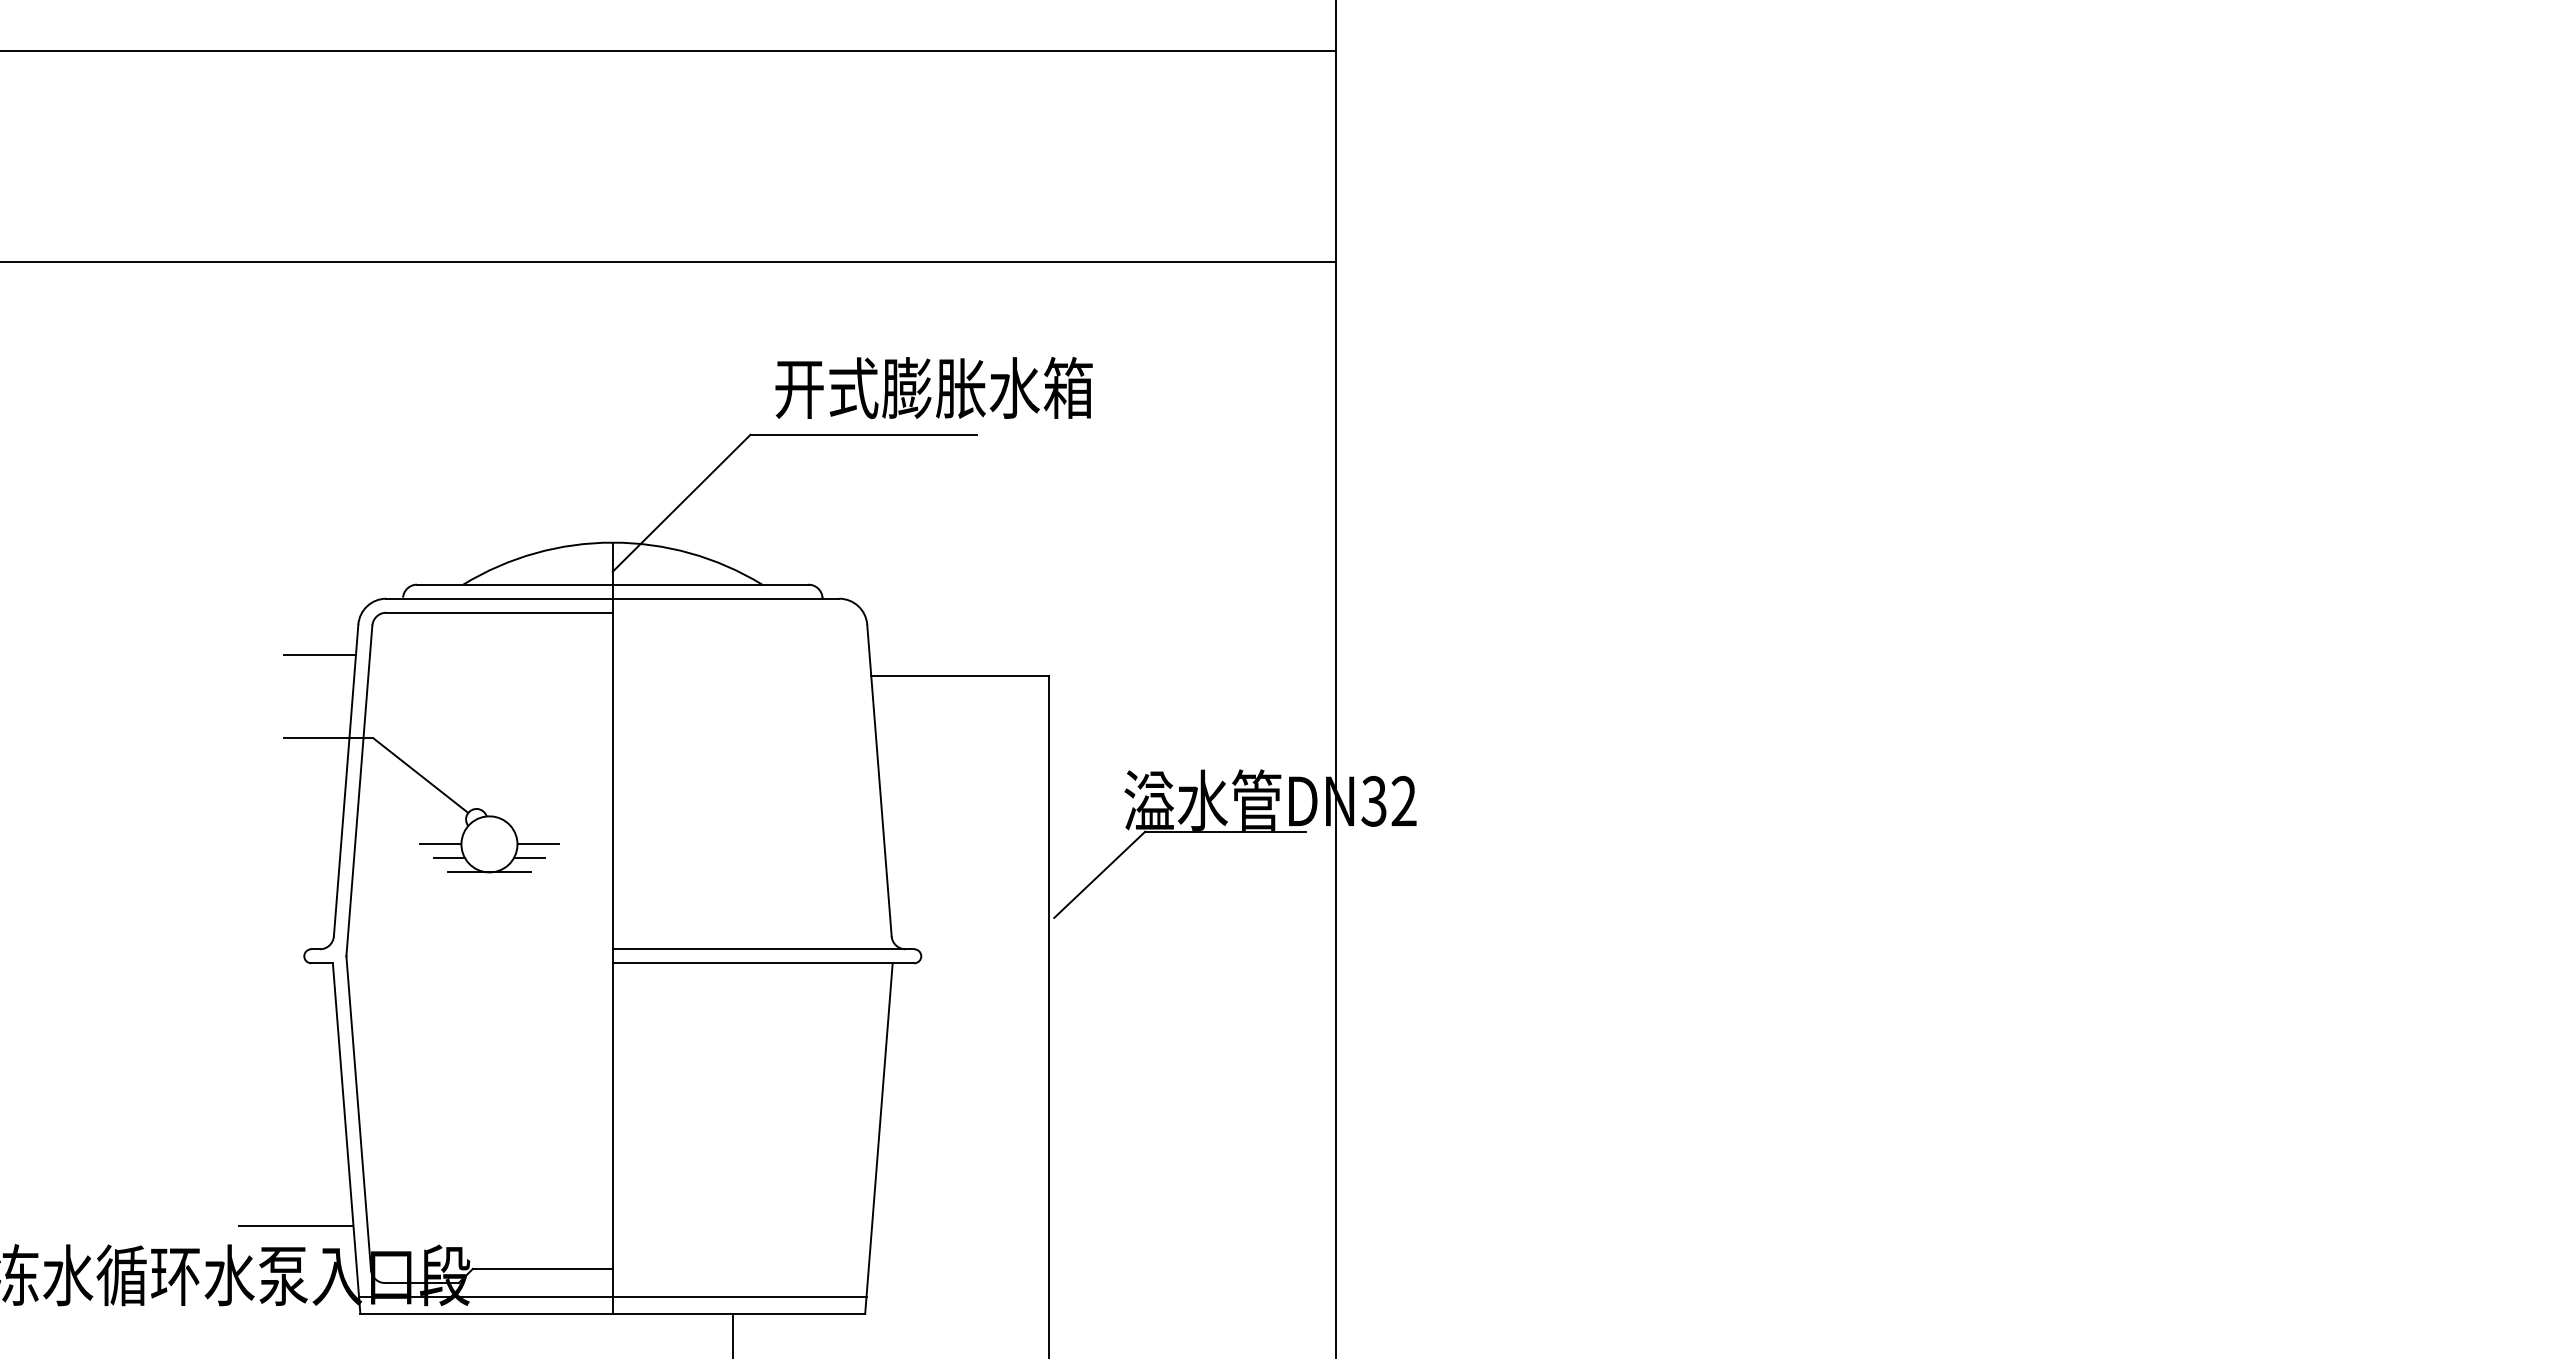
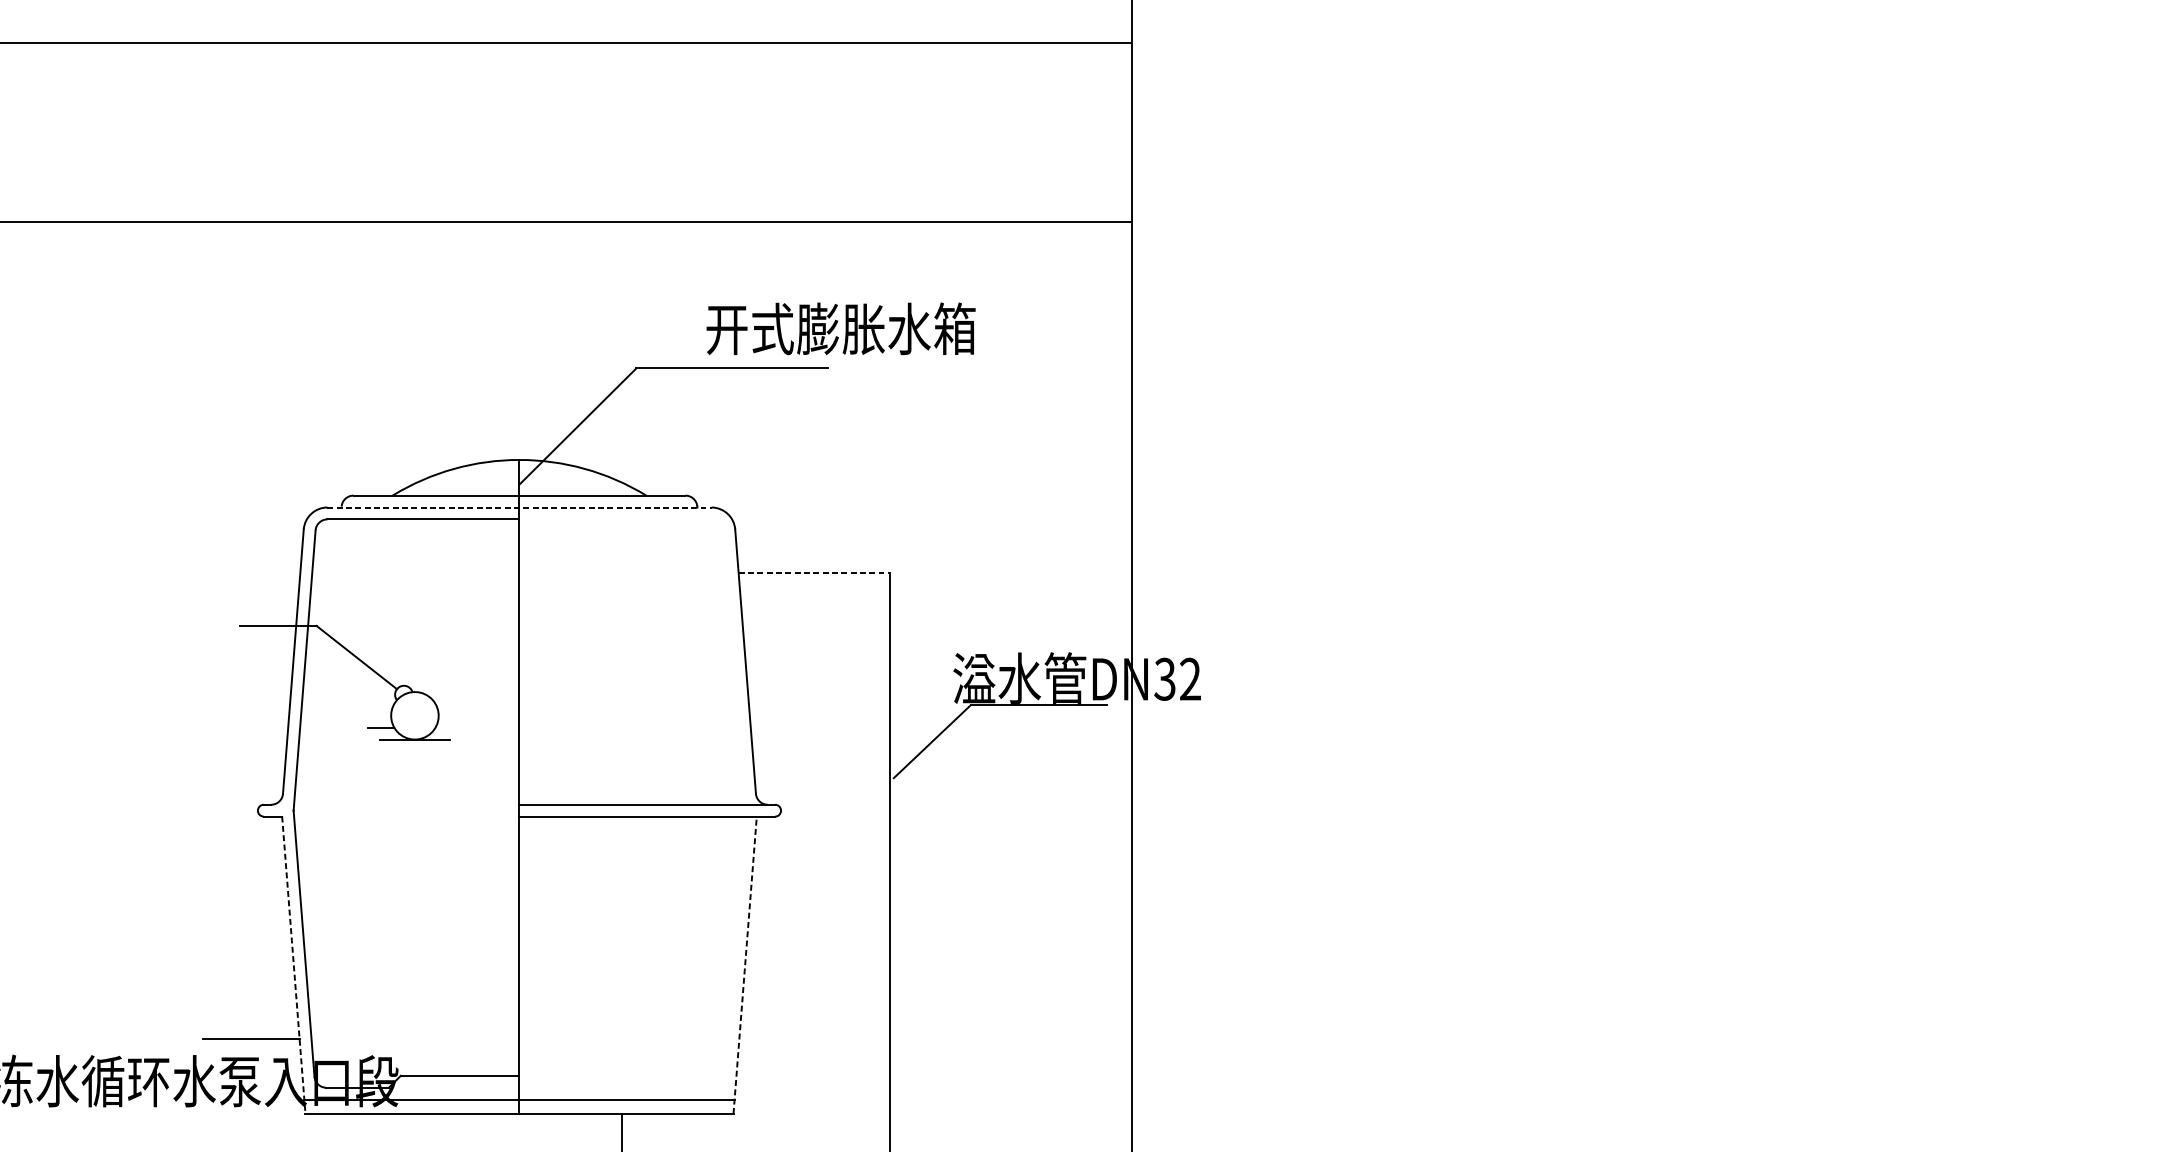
text: (933, 387) -> (840, 328), moved
line: (613, 598) -> (520, 507), solid -> dashed
line: (319, 654) -> (270, 554), removed
line: (960, 676) -> (814, 573), solid -> dashed
line: (440, 844) -> (373, 715), removed
line: (537, 844) -> (455, 715), removed
line: (528, 858) -> (448, 727), removed
line: (346, 1138) -> (293, 965), solid -> dashed
line: (878, 1138) -> (744, 965), solid -> dashed

